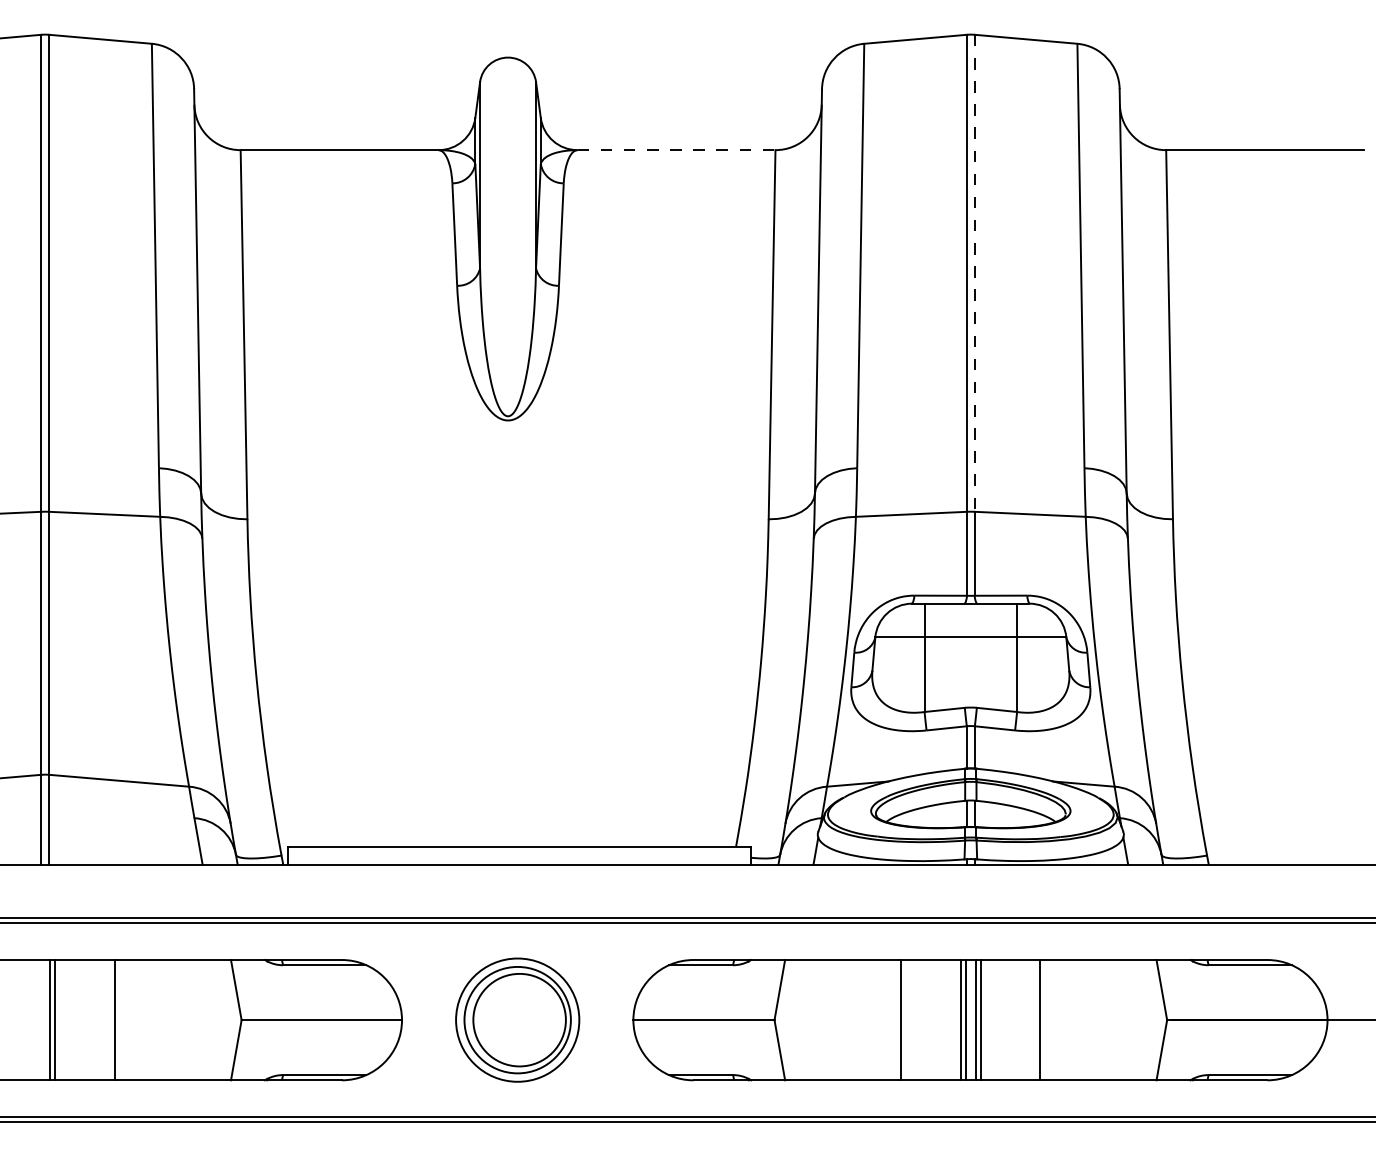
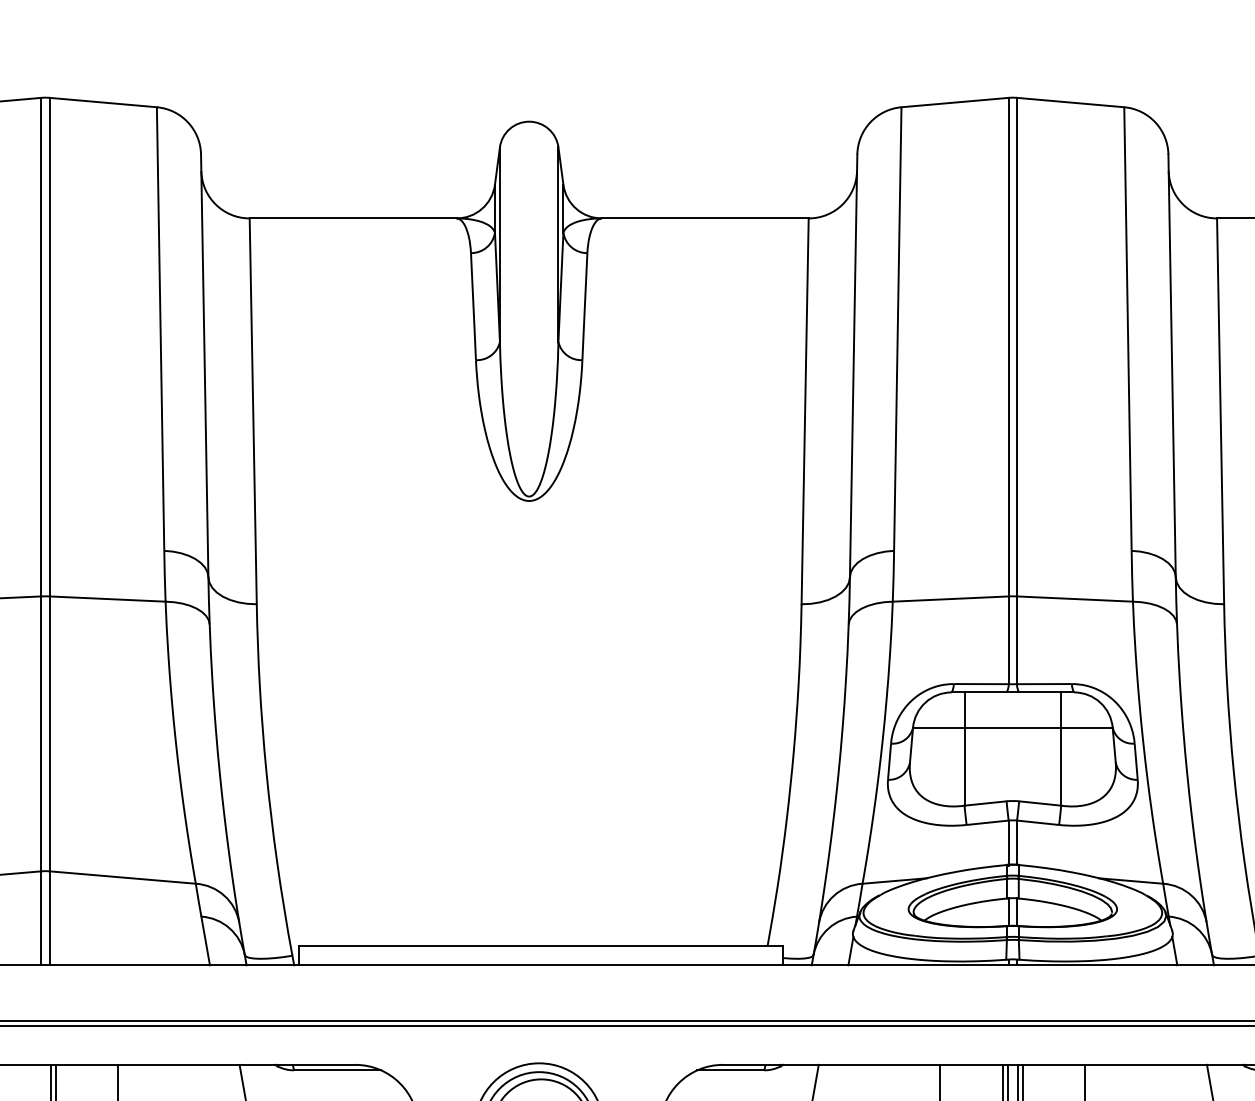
line: (676, 150) -> (705, 218), dashed -> solid
line: (974, 273) -> (1016, 347), dashed -> solid

